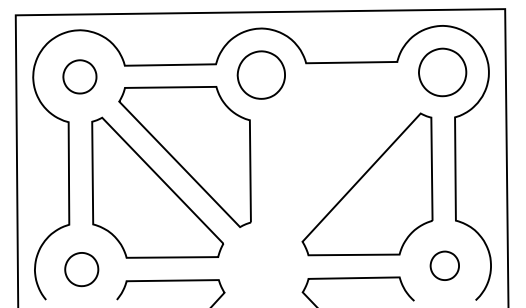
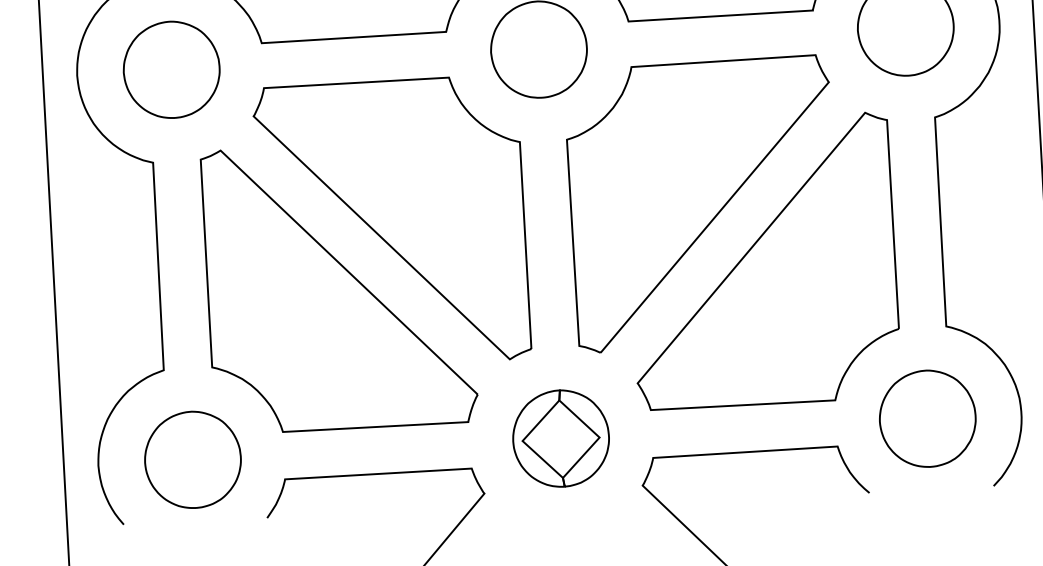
part: (79, 76) -> (170, 69), size x1.43
part: (338, 154) -> (702, 203), added
part: (444, 265) -> (927, 418), size x1.67
part: (263, 266) -> (560, 436), added
part: (81, 269) -> (192, 459), size x1.43

